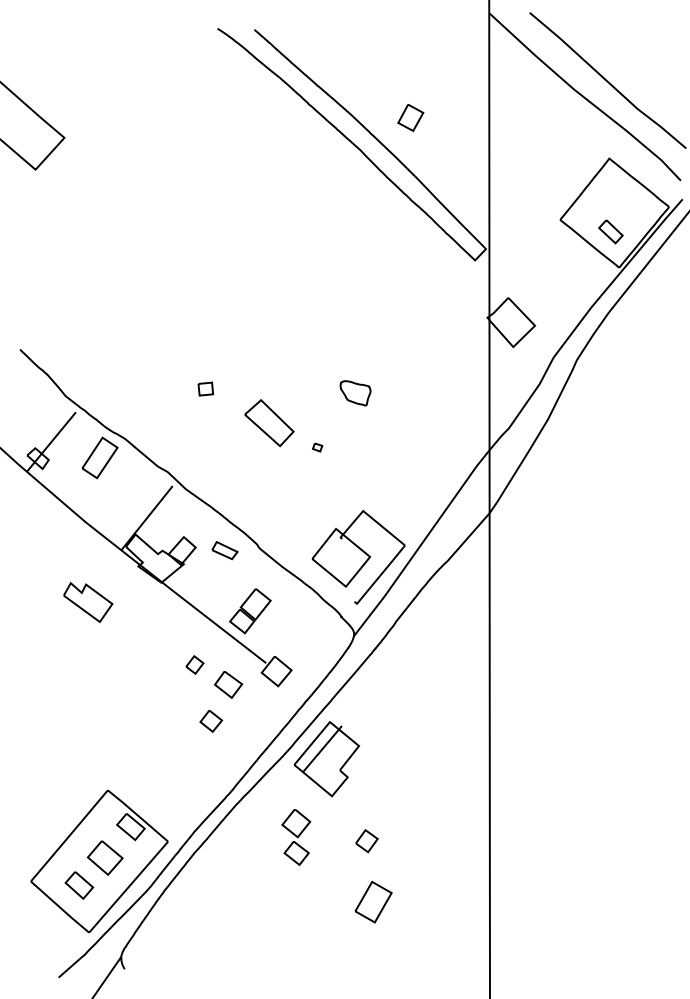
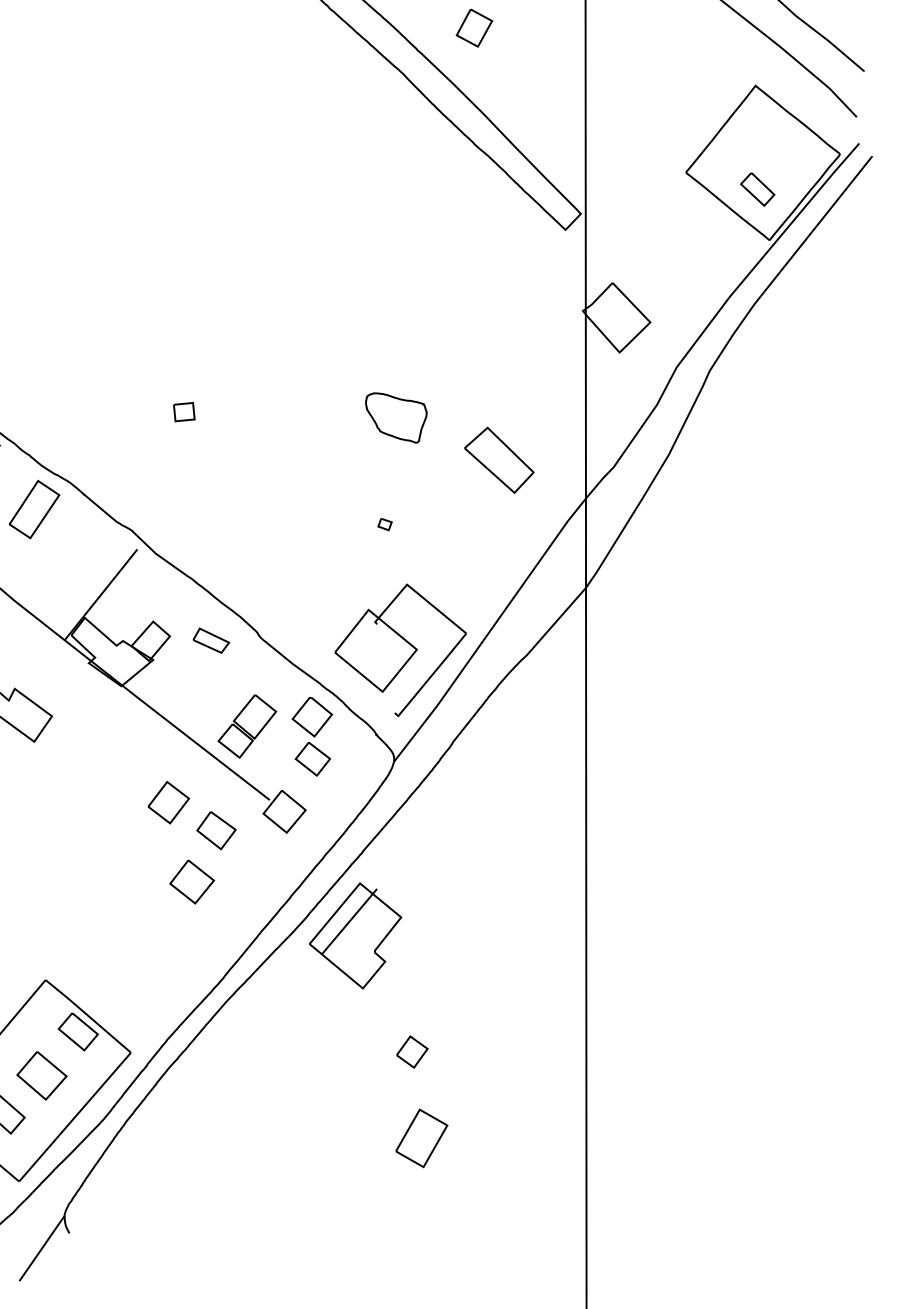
part: (355, 393) -> (396, 418), size x1.43
part: (269, 423) -> (499, 460), moved
part: (317, 447) -> (384, 524), moved
part: (194, 664) -> (168, 801), size x1.67
part: (210, 721) -> (190, 882), size x1.43
part: (296, 837) -> (312, 736), moved

